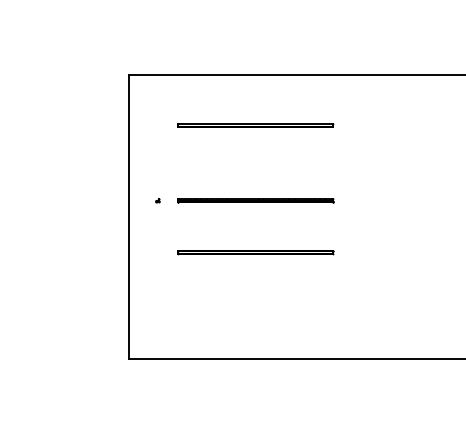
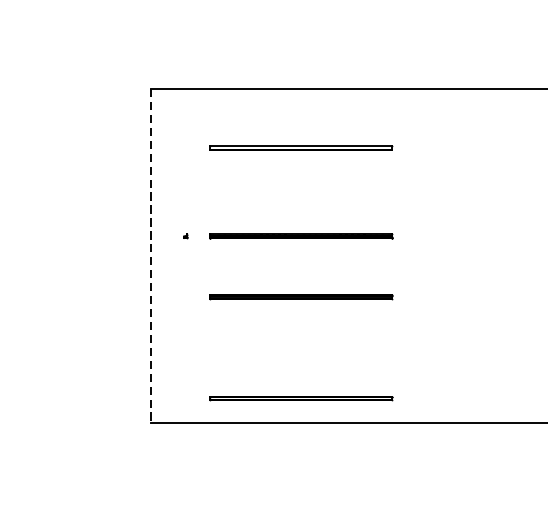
line: (128, 217) -> (151, 256), solid -> dashed
part: (255, 338) -> (300, 398), added

